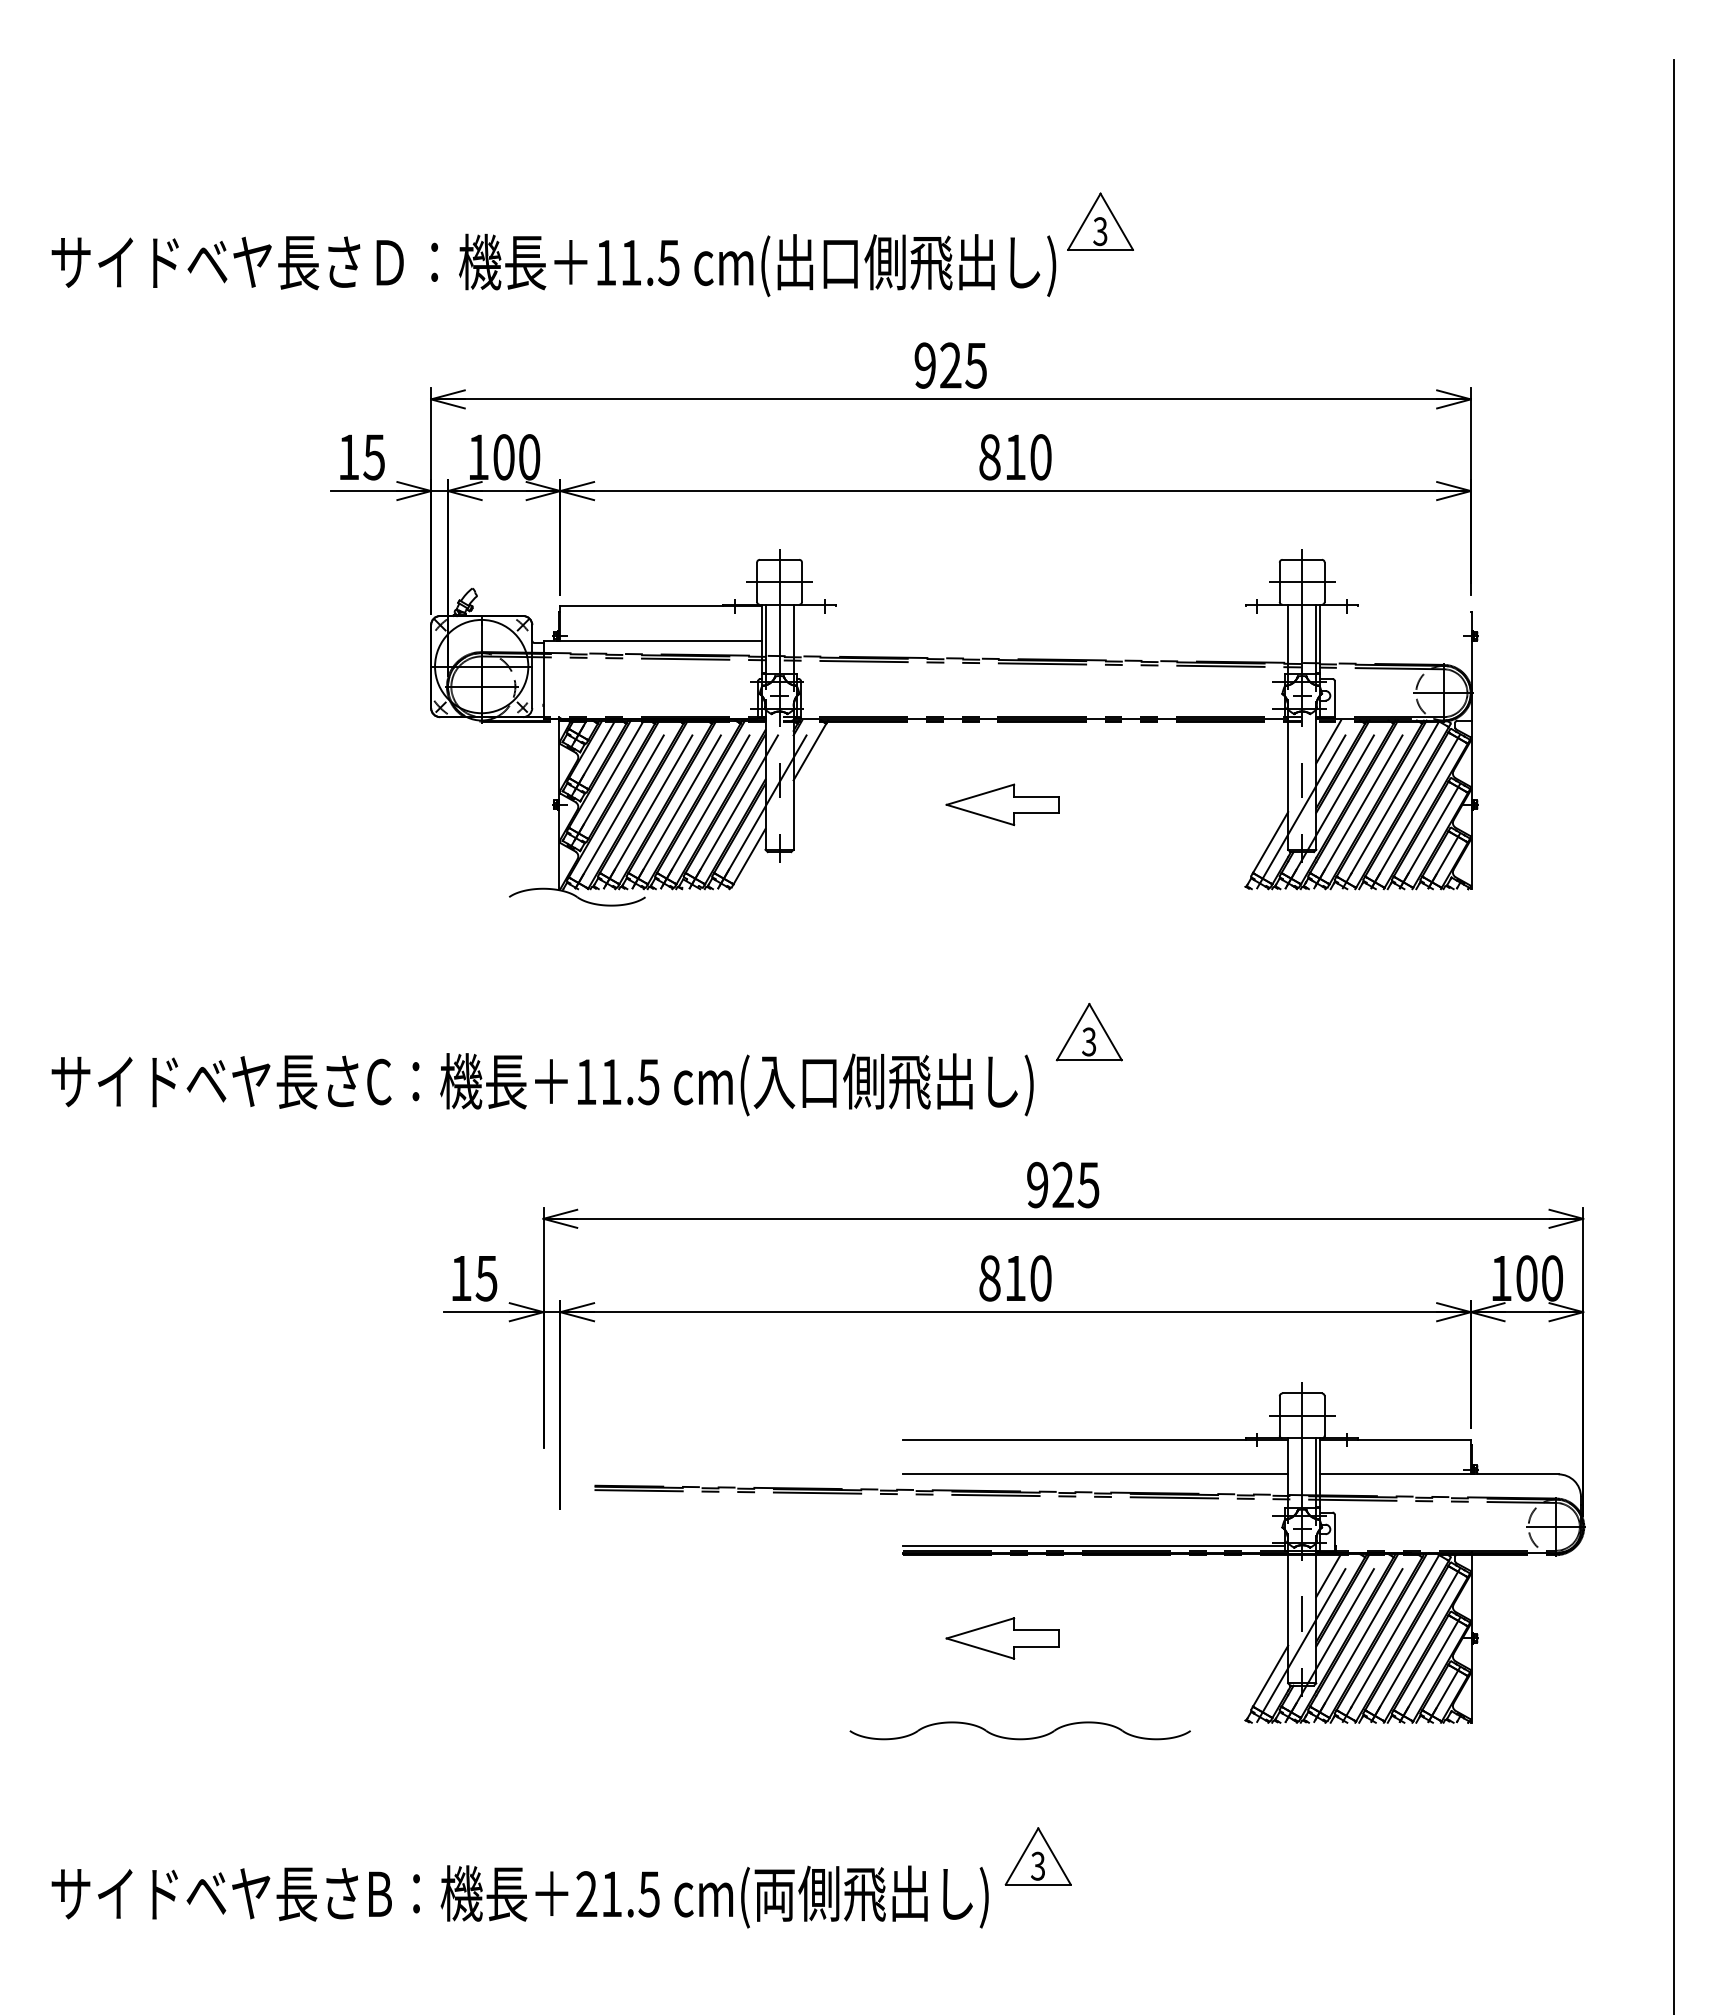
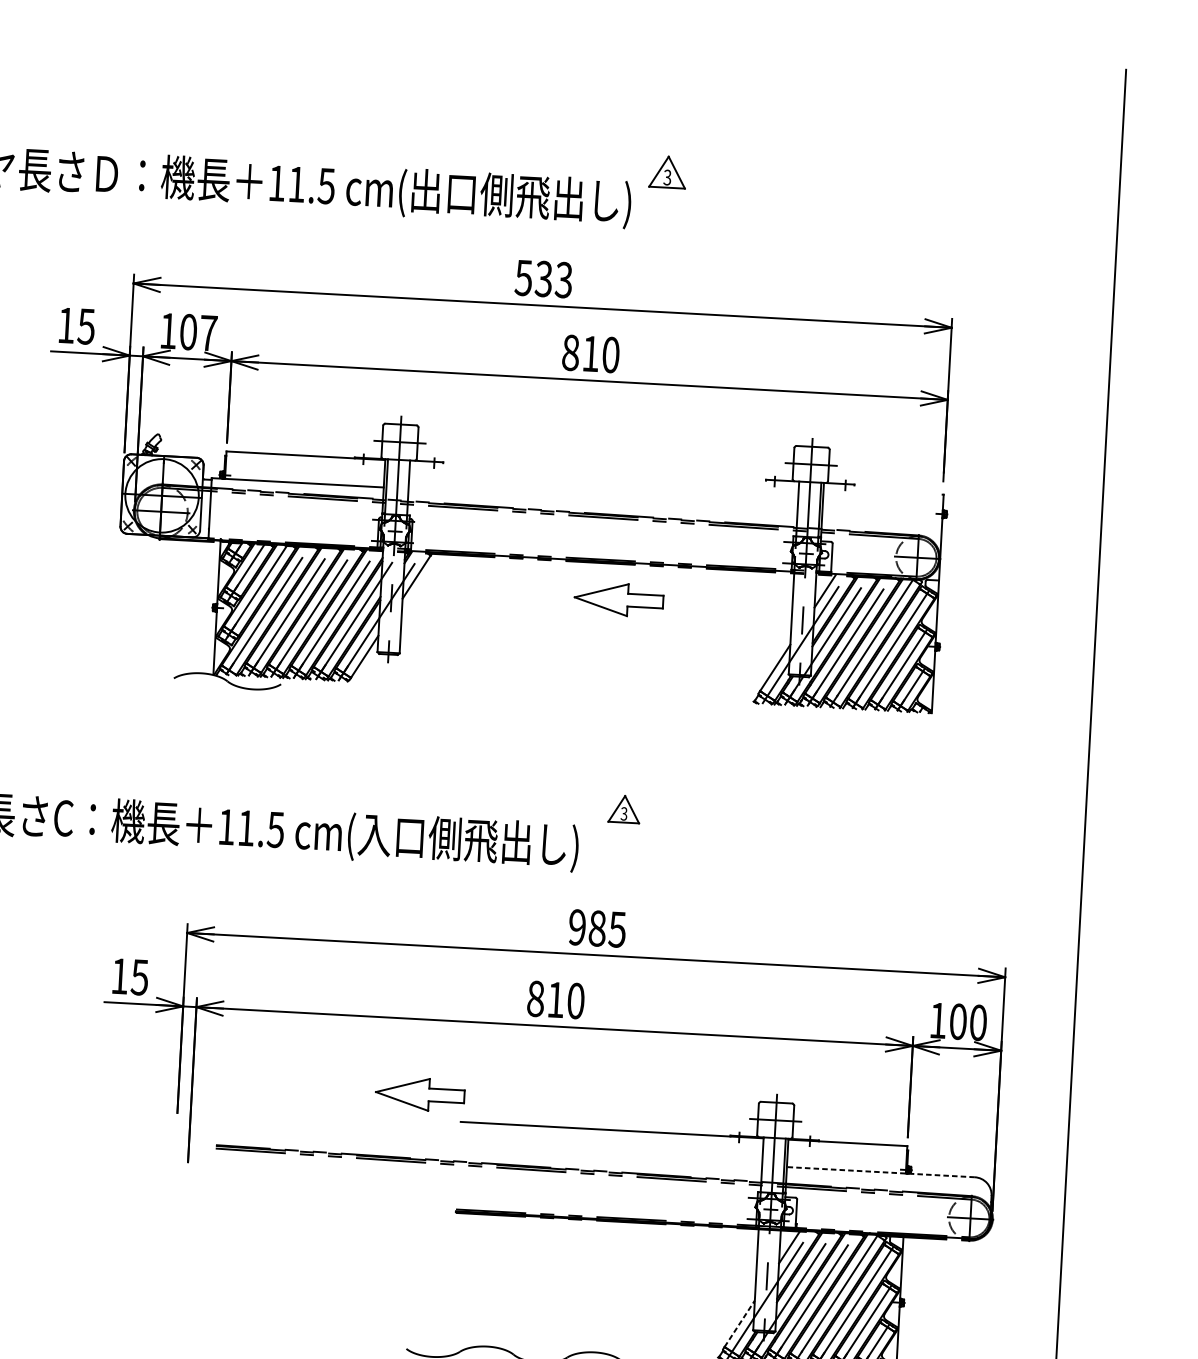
part: (1100, 221) -> (667, 172), size x0.7
text: (950, 365) -> (543, 278), 925 -> 533
text: (529, 457) -> (208, 333), 100 -> 107
part: (1002, 804) -> (618, 599), moved
part: (1088, 1031) -> (623, 808), size x0.6
text: (1062, 1184) -> (596, 928), 925 -> 985
line: (1095, 1474) -> (610, 1157), removed
line: (1438, 1474) -> (880, 1172), solid -> dashed
line: (1093, 1545) -> (605, 1213), removed
part: (1002, 1638) -> (419, 1094), moved
line: (1270, 1675) -> (739, 1323), solid -> dashed

